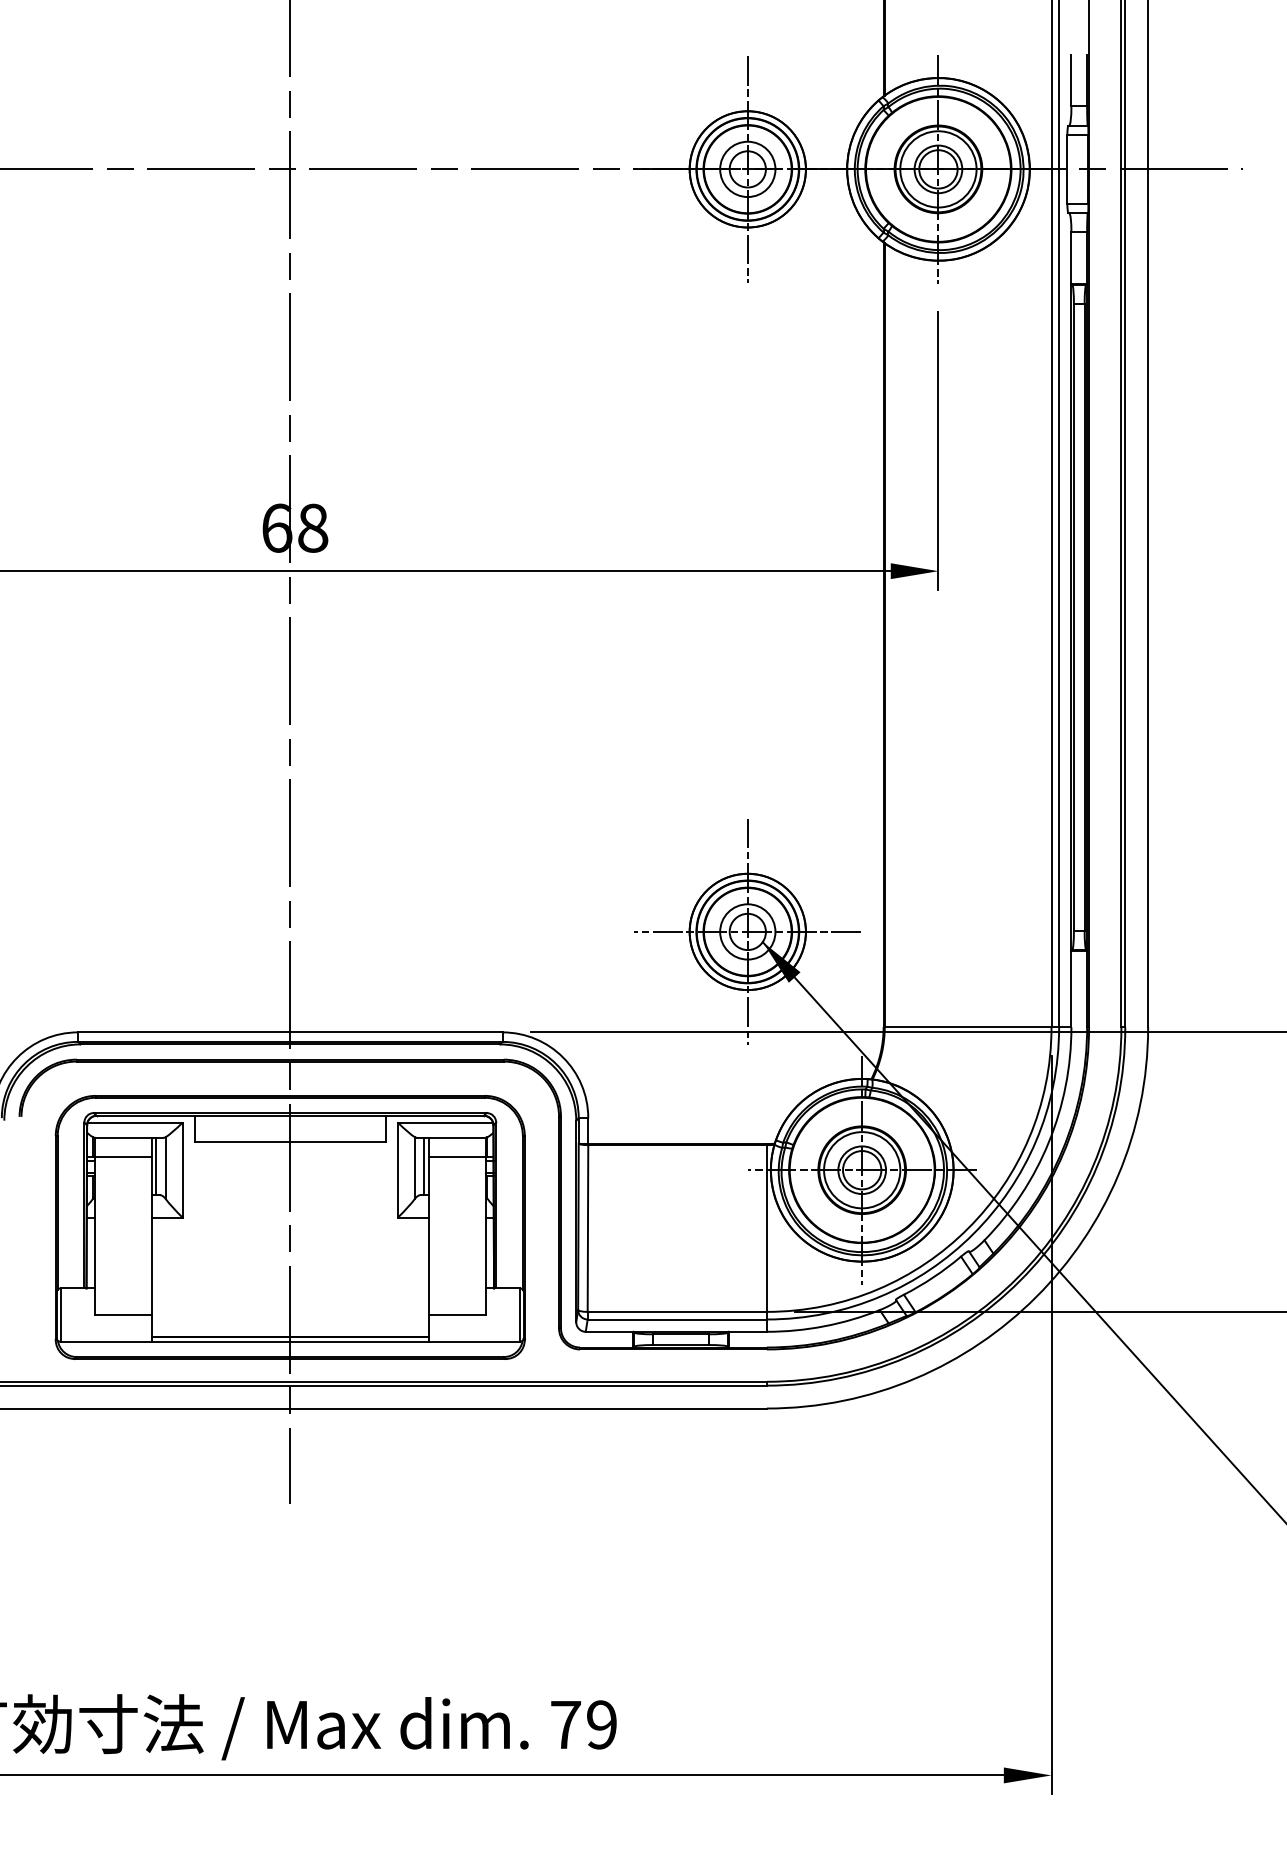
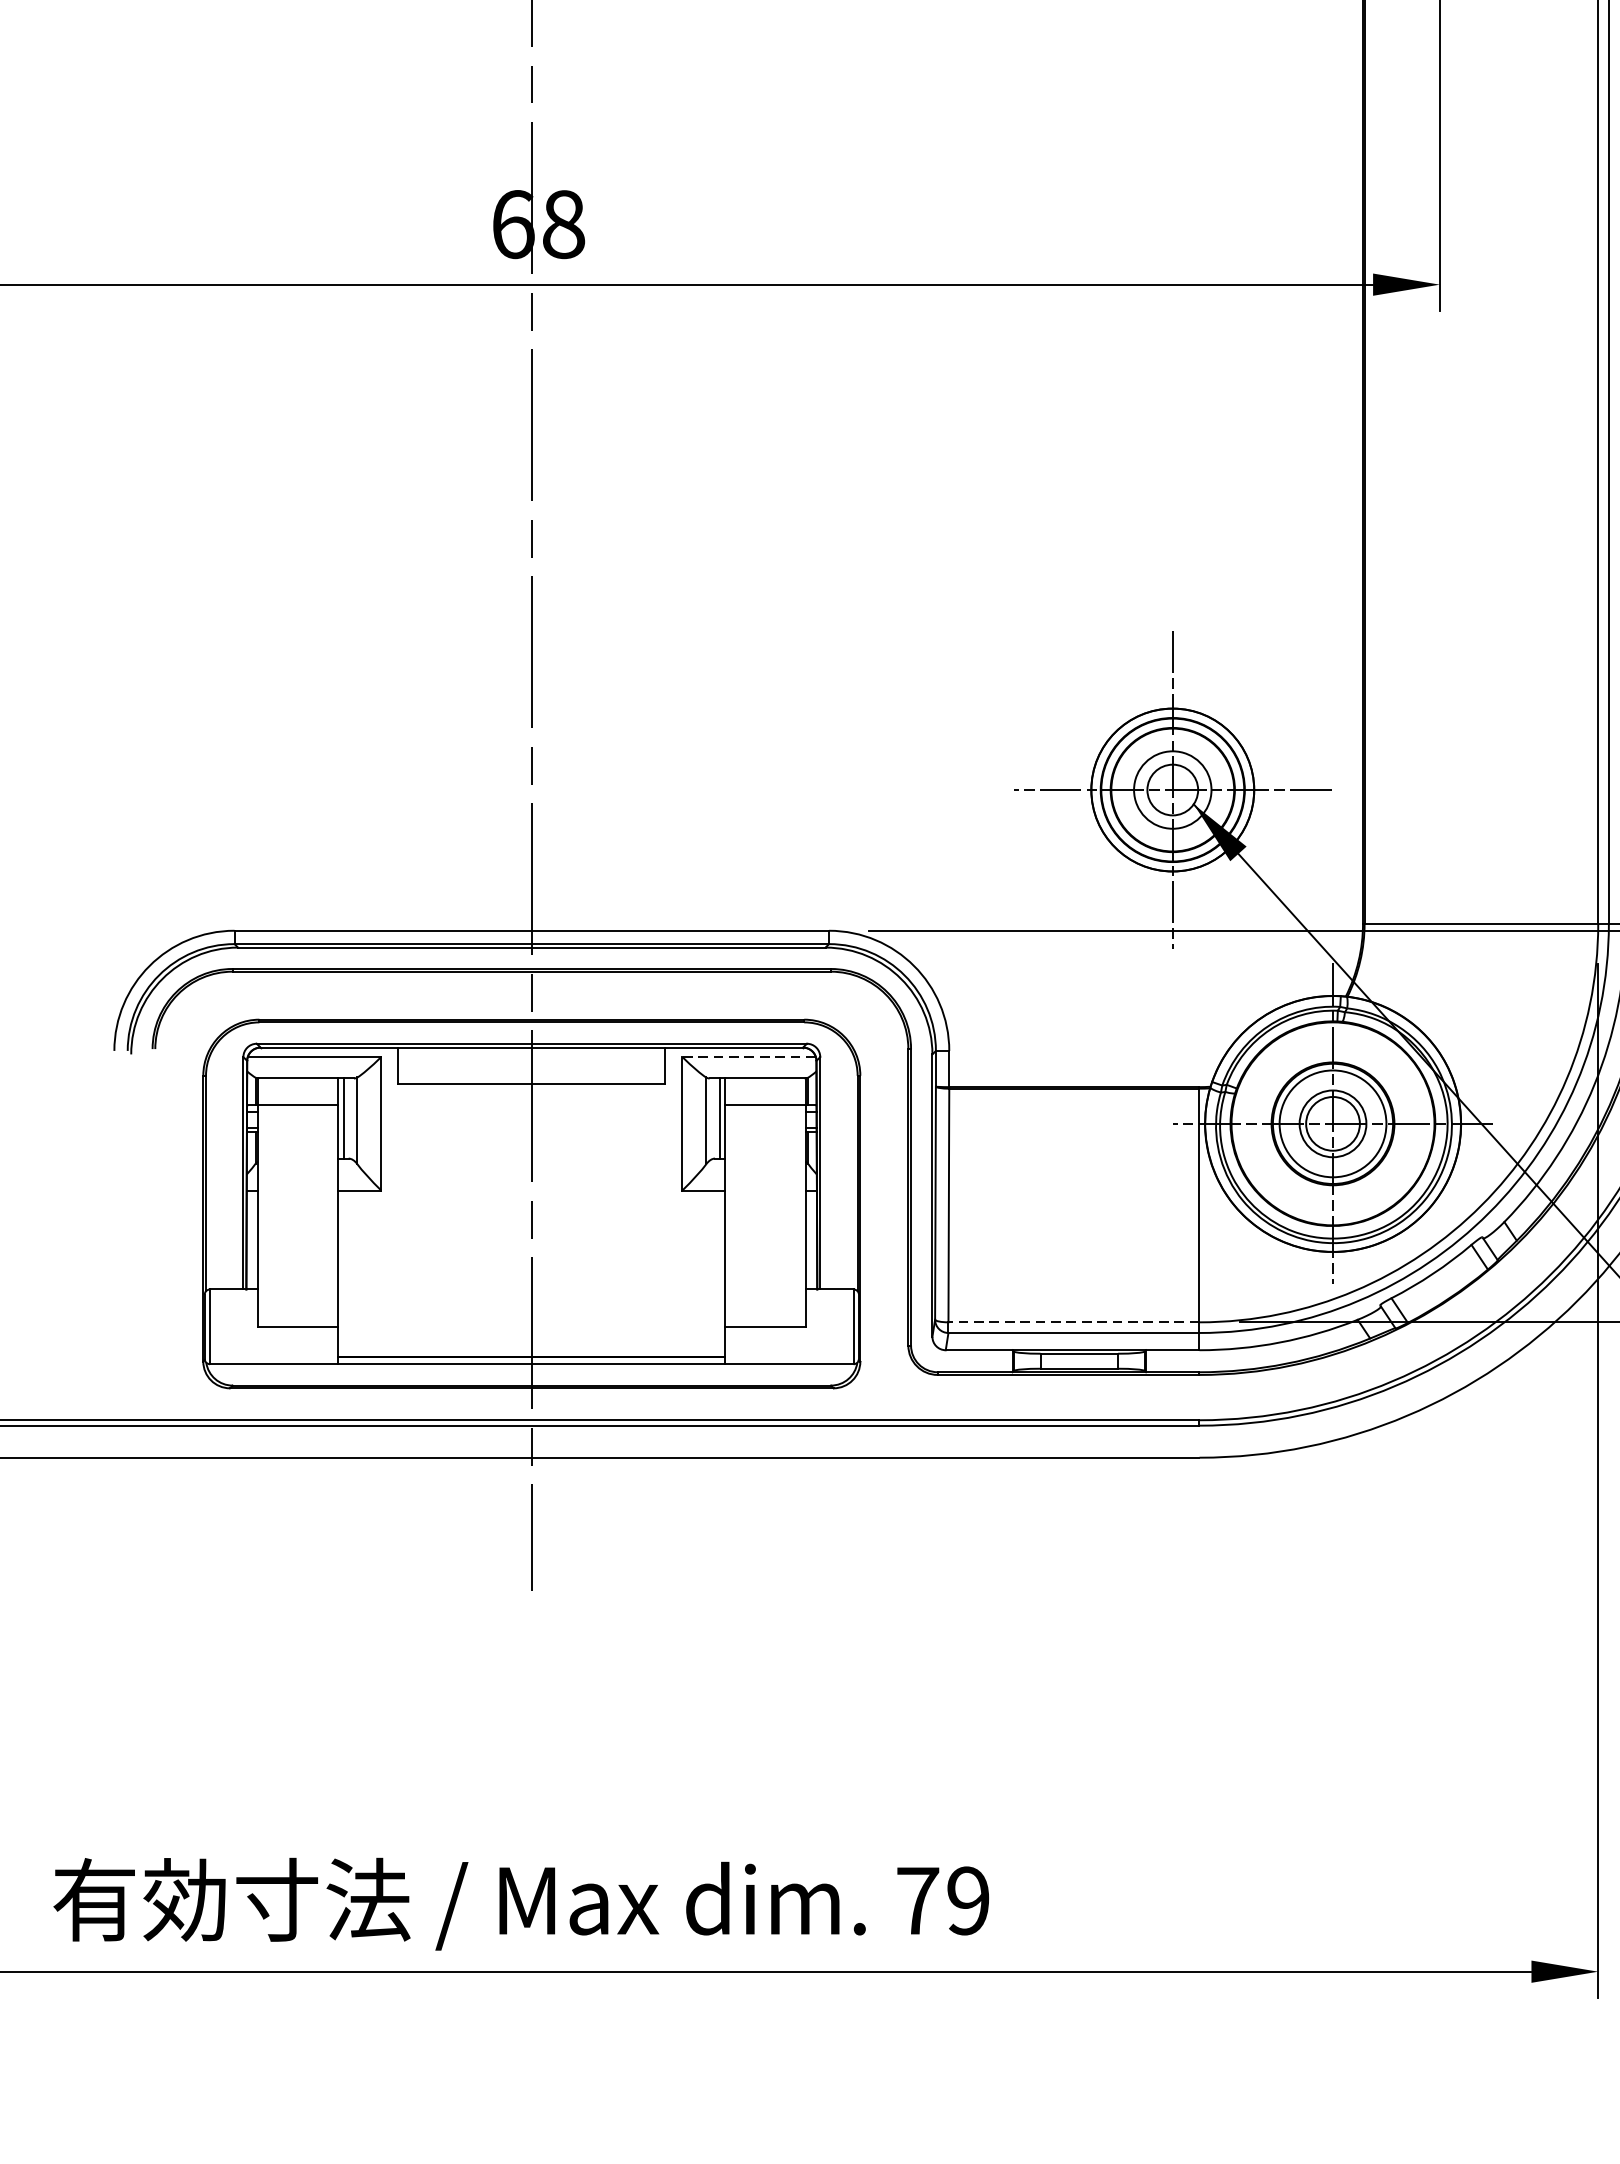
line: (445, 1122) -> (749, 1057), solid -> dashed
line: (677, 1311) -> (1074, 1321), solid -> dashed

